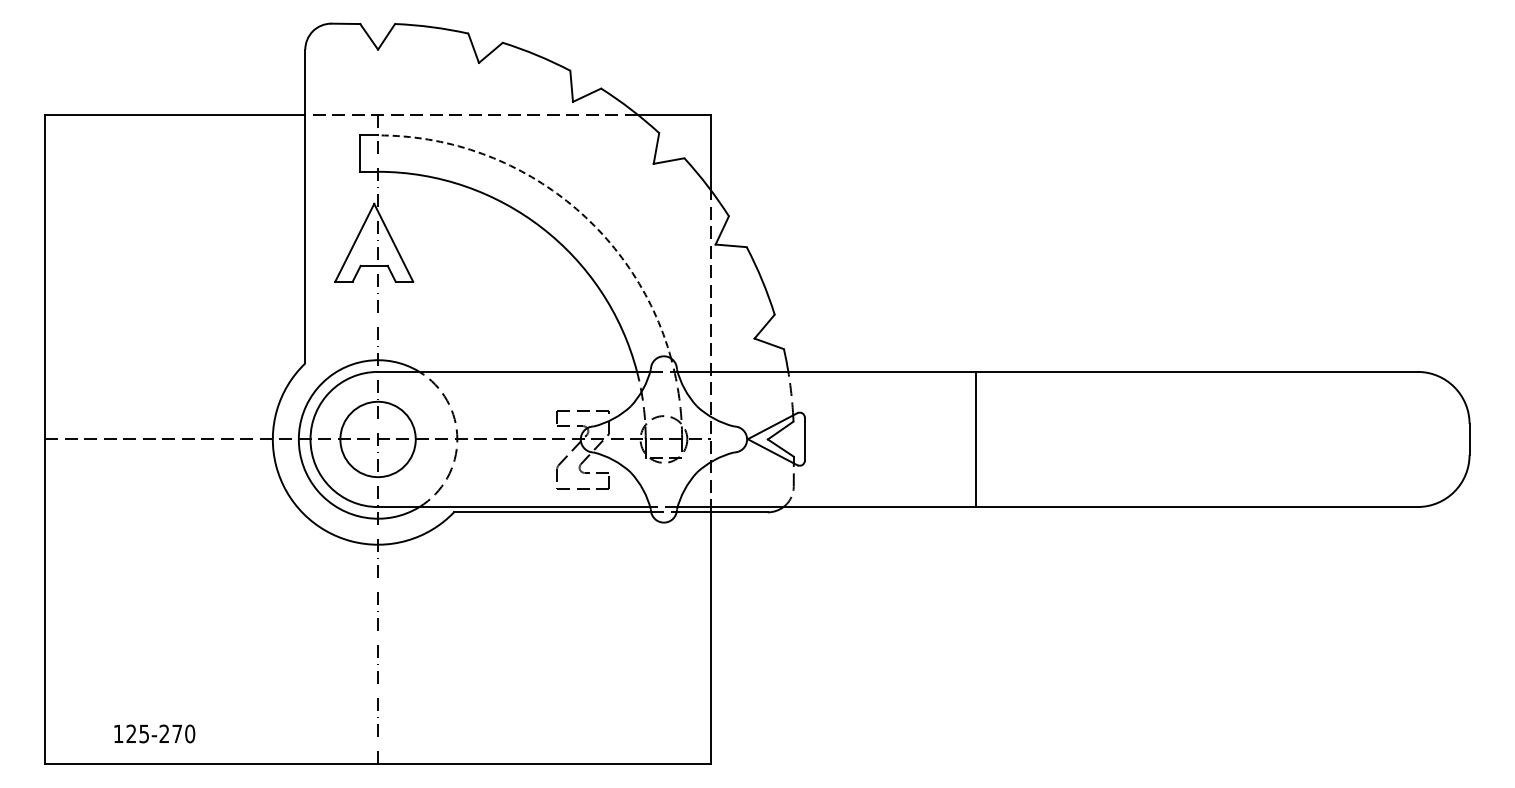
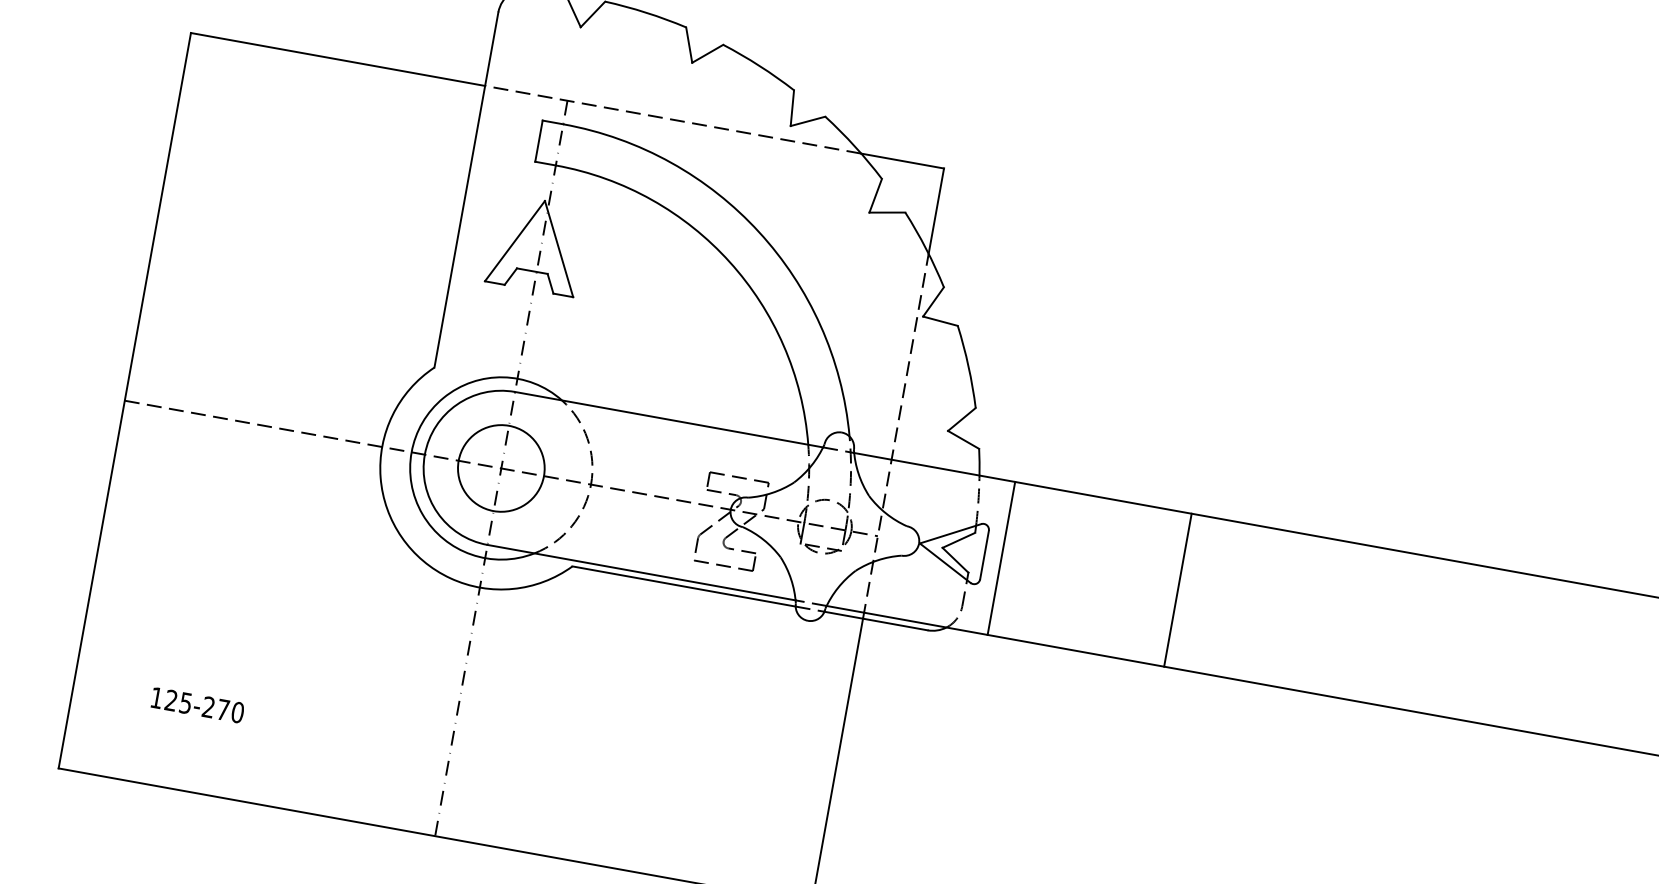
arc: (562, 197) -> (759, 232), dashed -> solid
line: (819, 439) -> (1000, 558), added
text: (154, 733) -> (197, 704), moved

